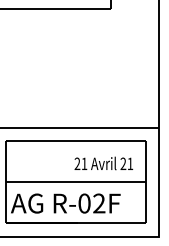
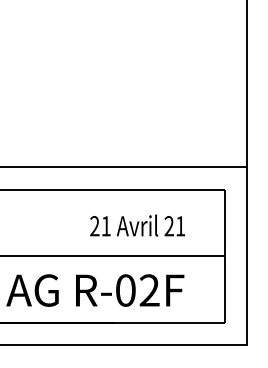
text: (103, 163) -> (137, 225), moved

